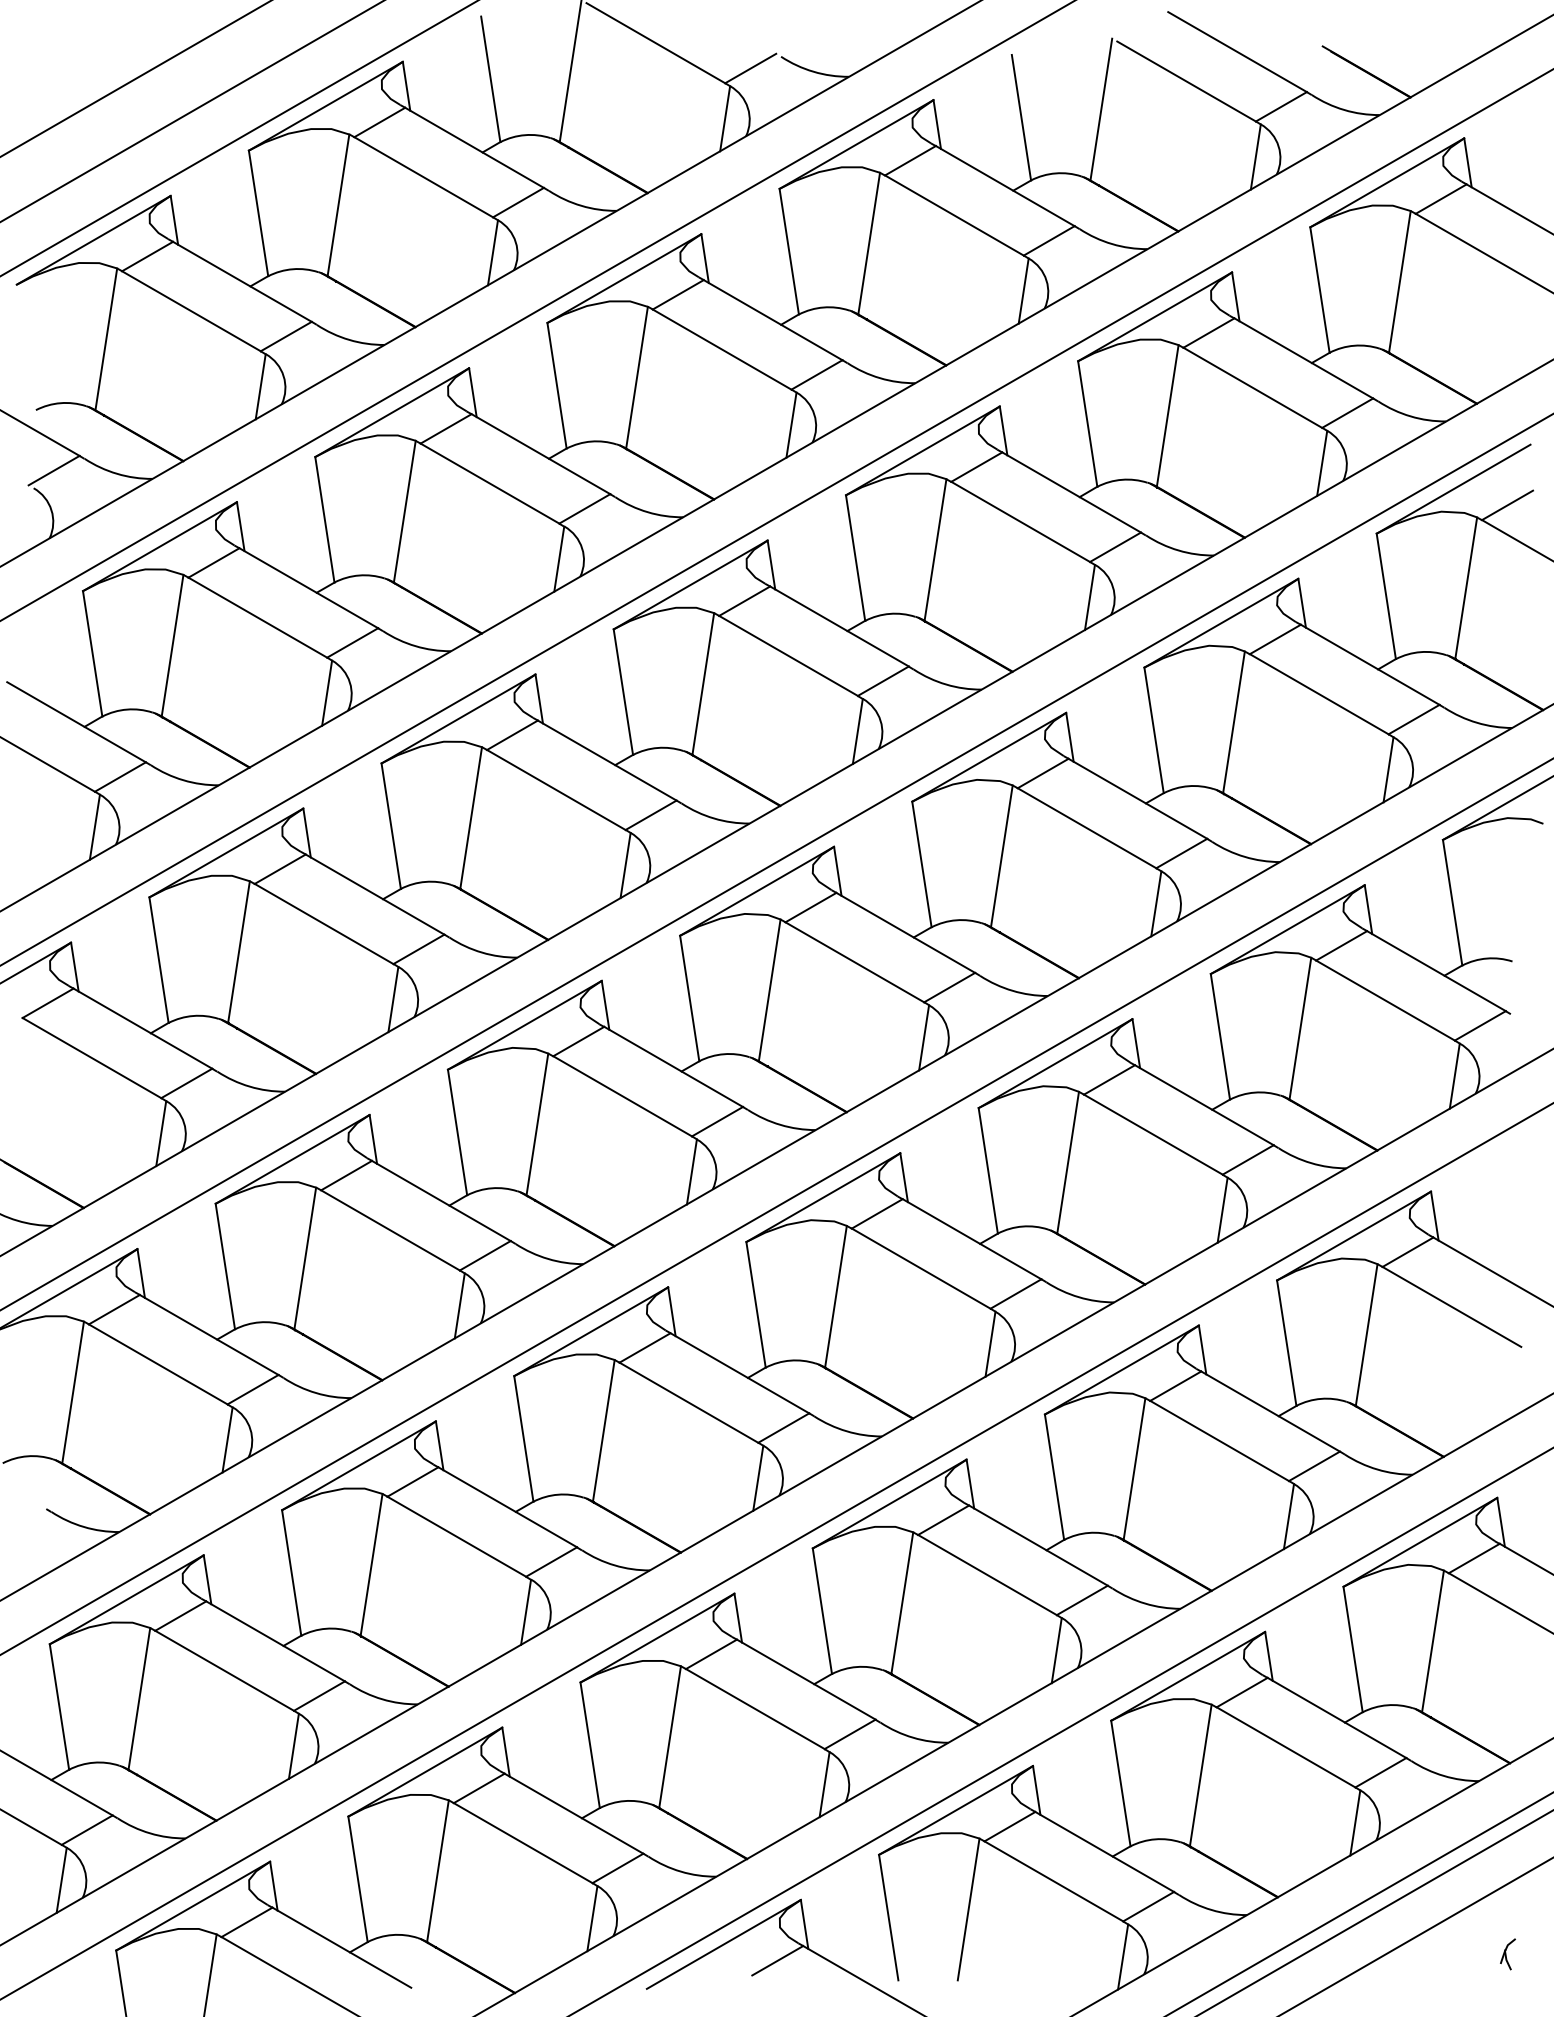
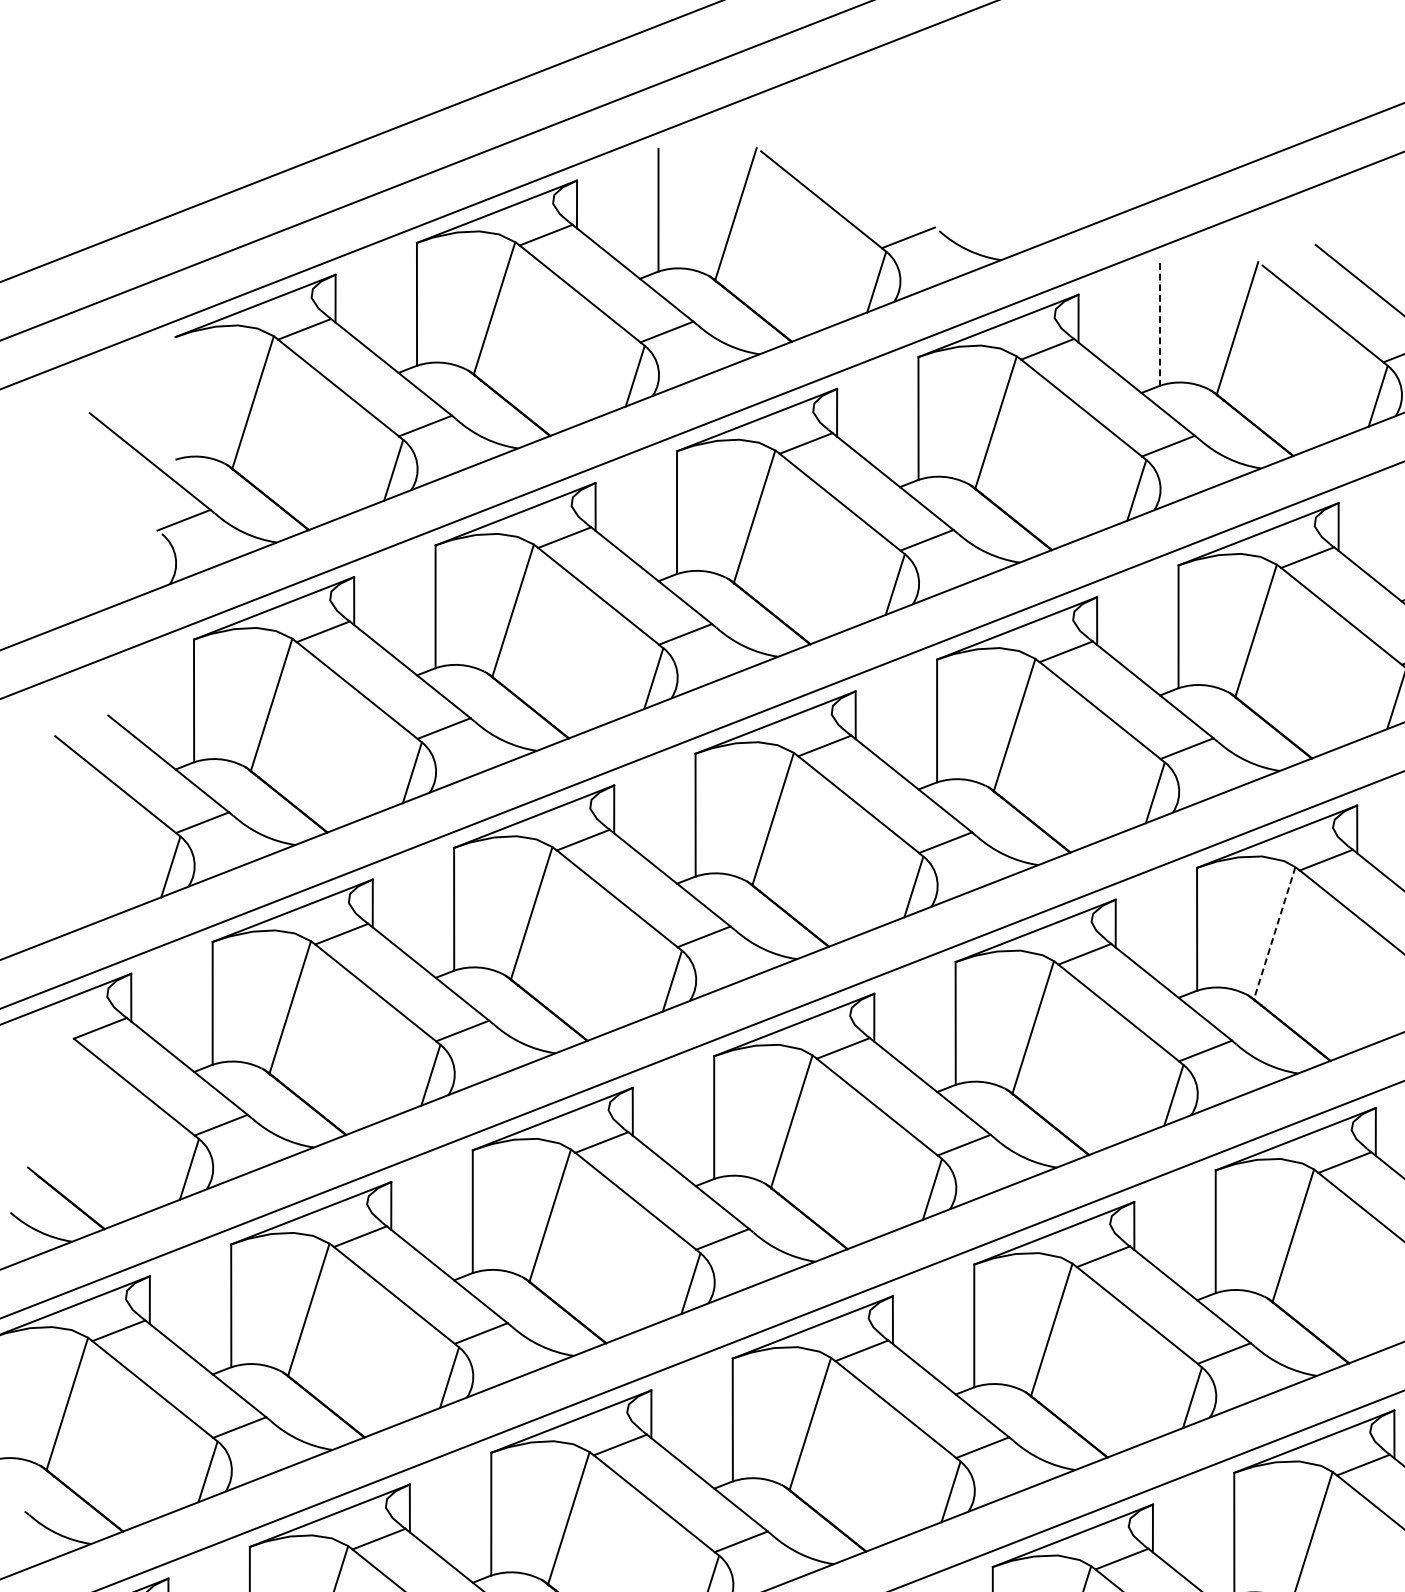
line: (1021, 118) -> (1159, 325), solid -> dashed
line: (1234, 722) -> (1275, 933), solid -> dashed

